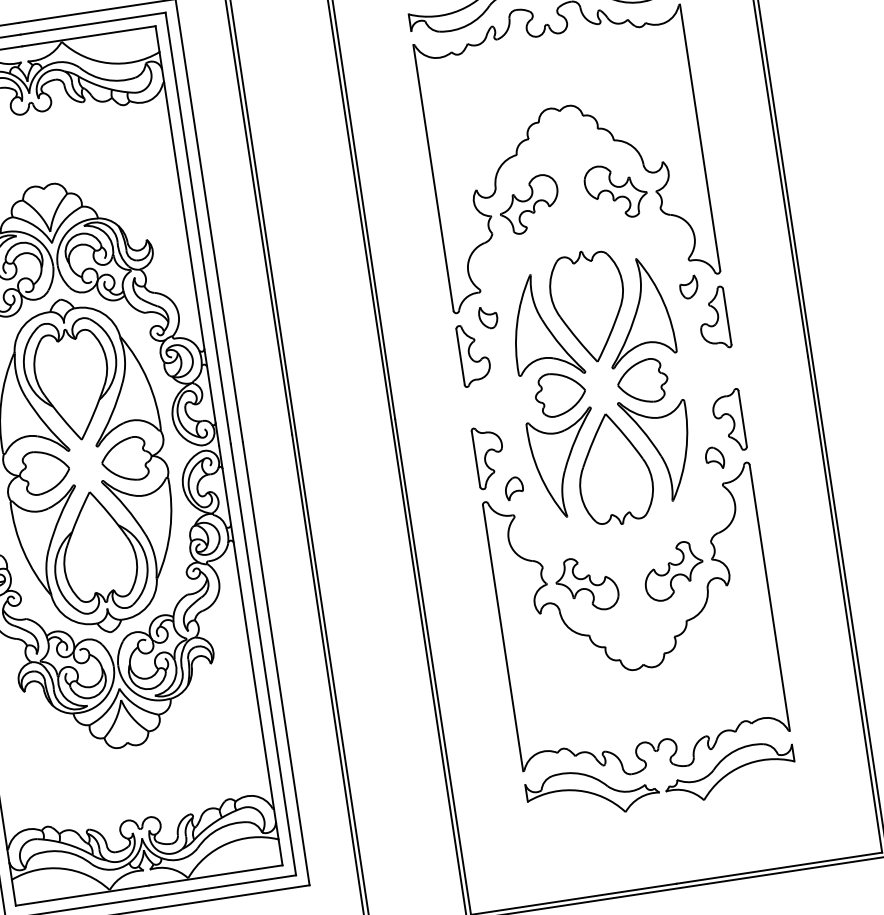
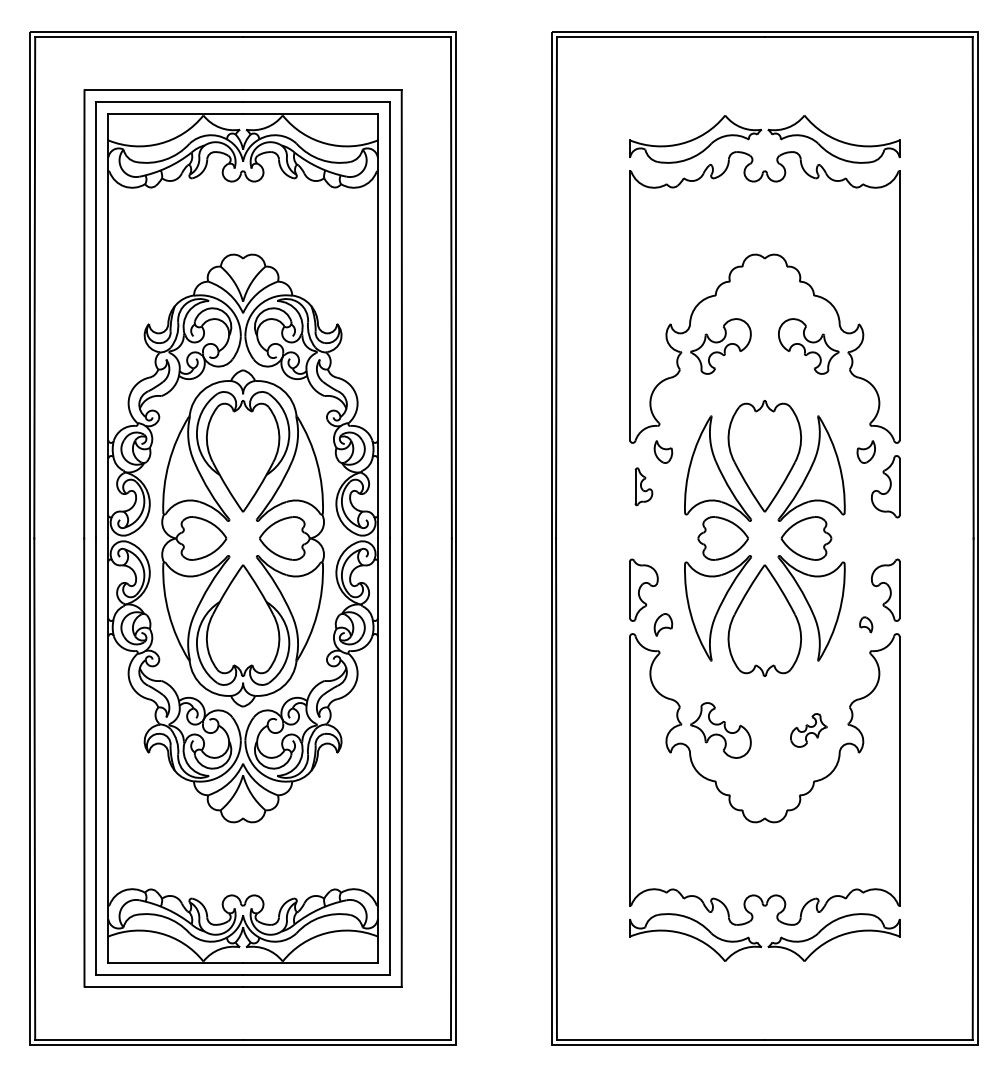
part: (473, 354) -> (643, 486), size x0.6
part: (713, 457) -> (865, 624), size x0.7
part: (673, 571) -> (808, 730), size x0.6

